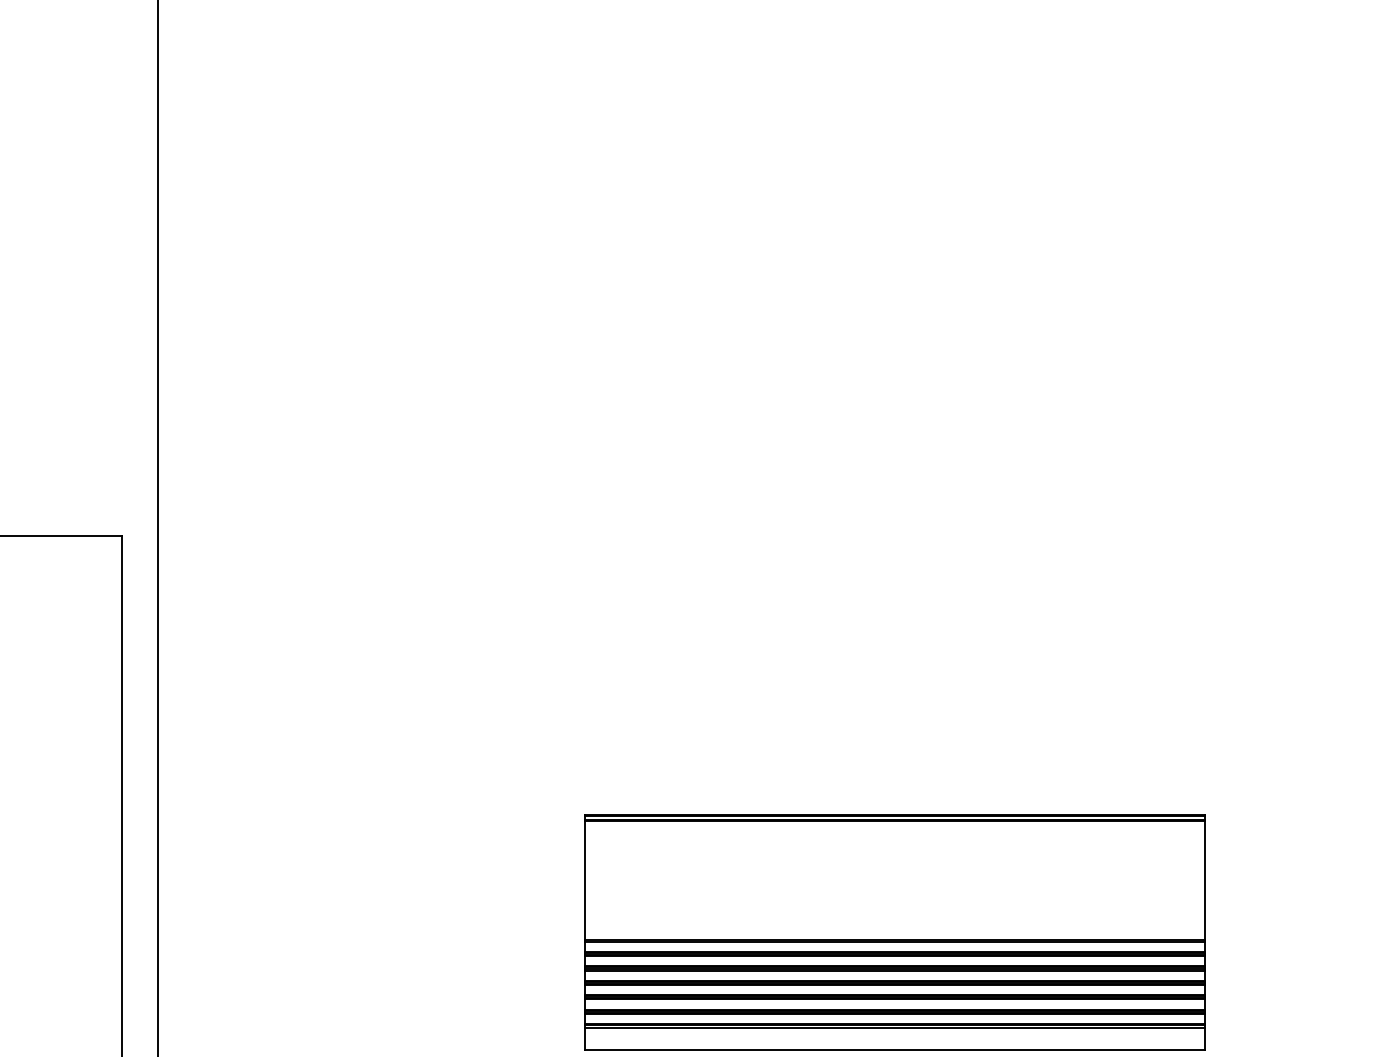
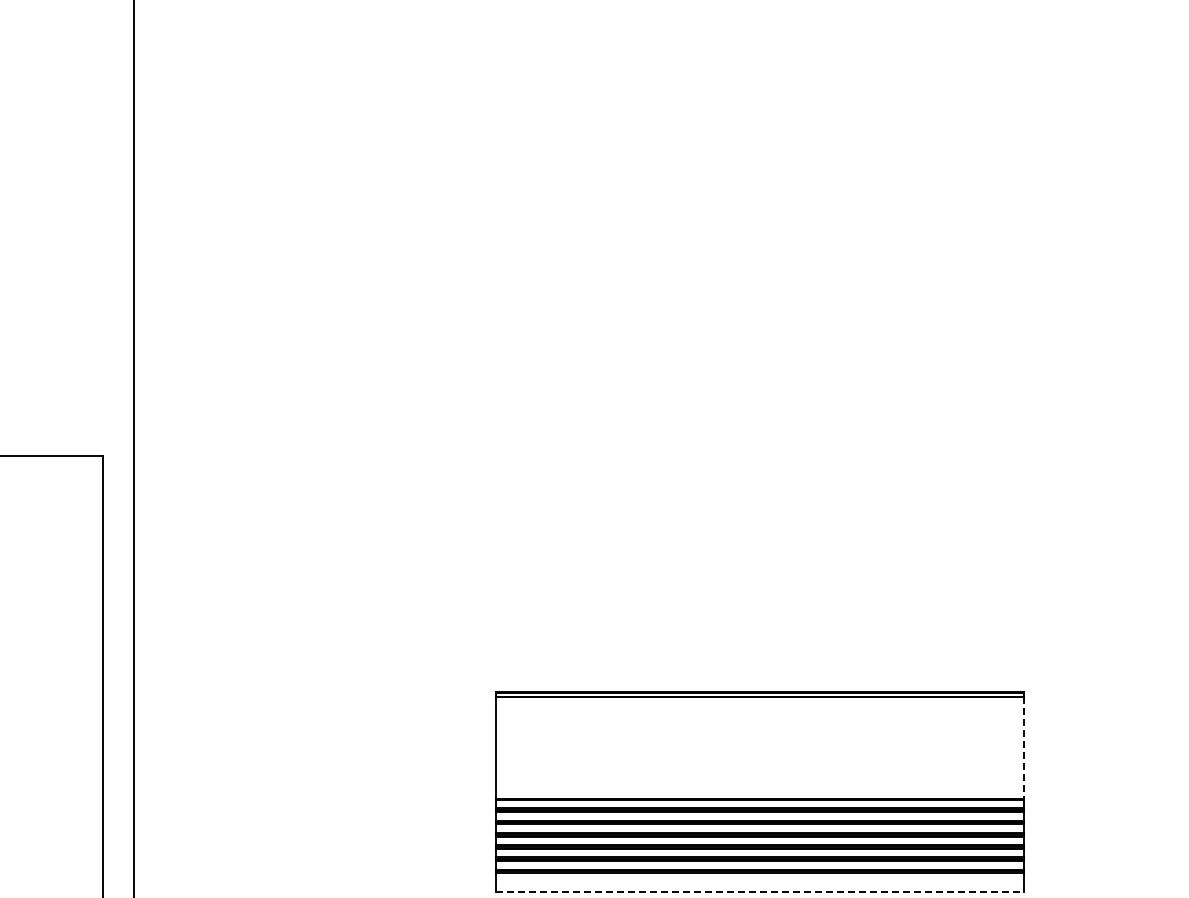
line: (1205, 881) -> (1023, 748), solid -> dashed
line: (894, 1049) -> (759, 891), solid -> dashed

